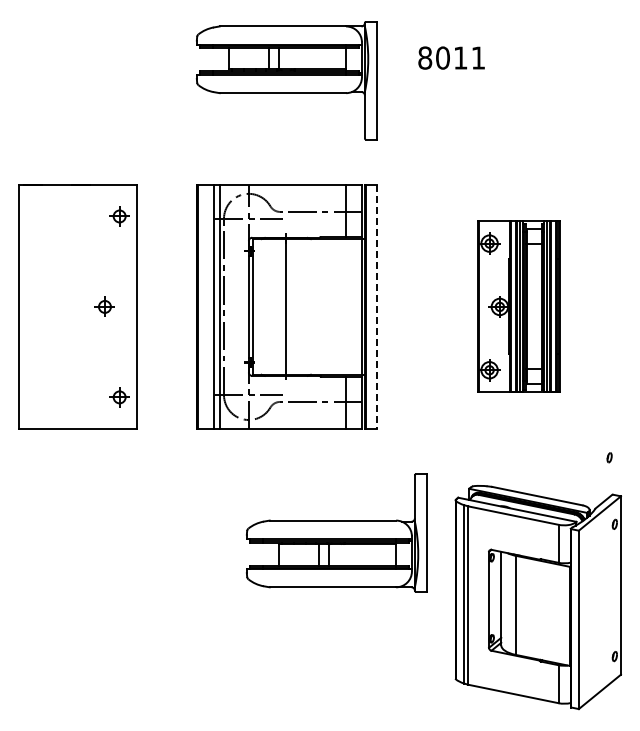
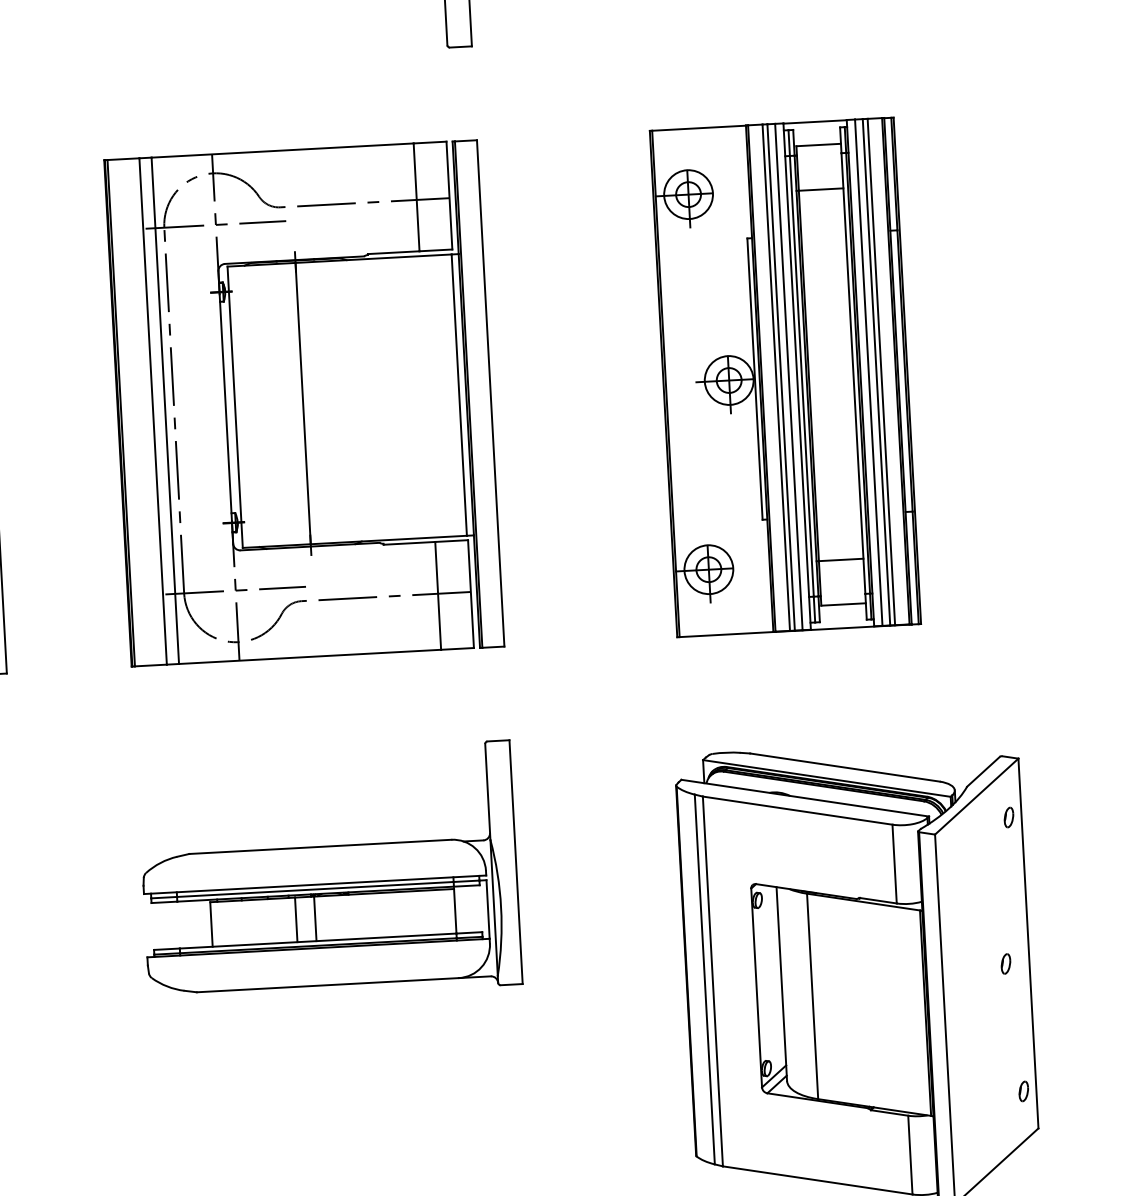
part: (518, 306) -> (784, 376), size x1.43
line: (376, 307) -> (490, 394), dashed -> solid
part: (609, 457) -> (1005, 963), moved
part: (336, 532) -> (329, 871), moved

